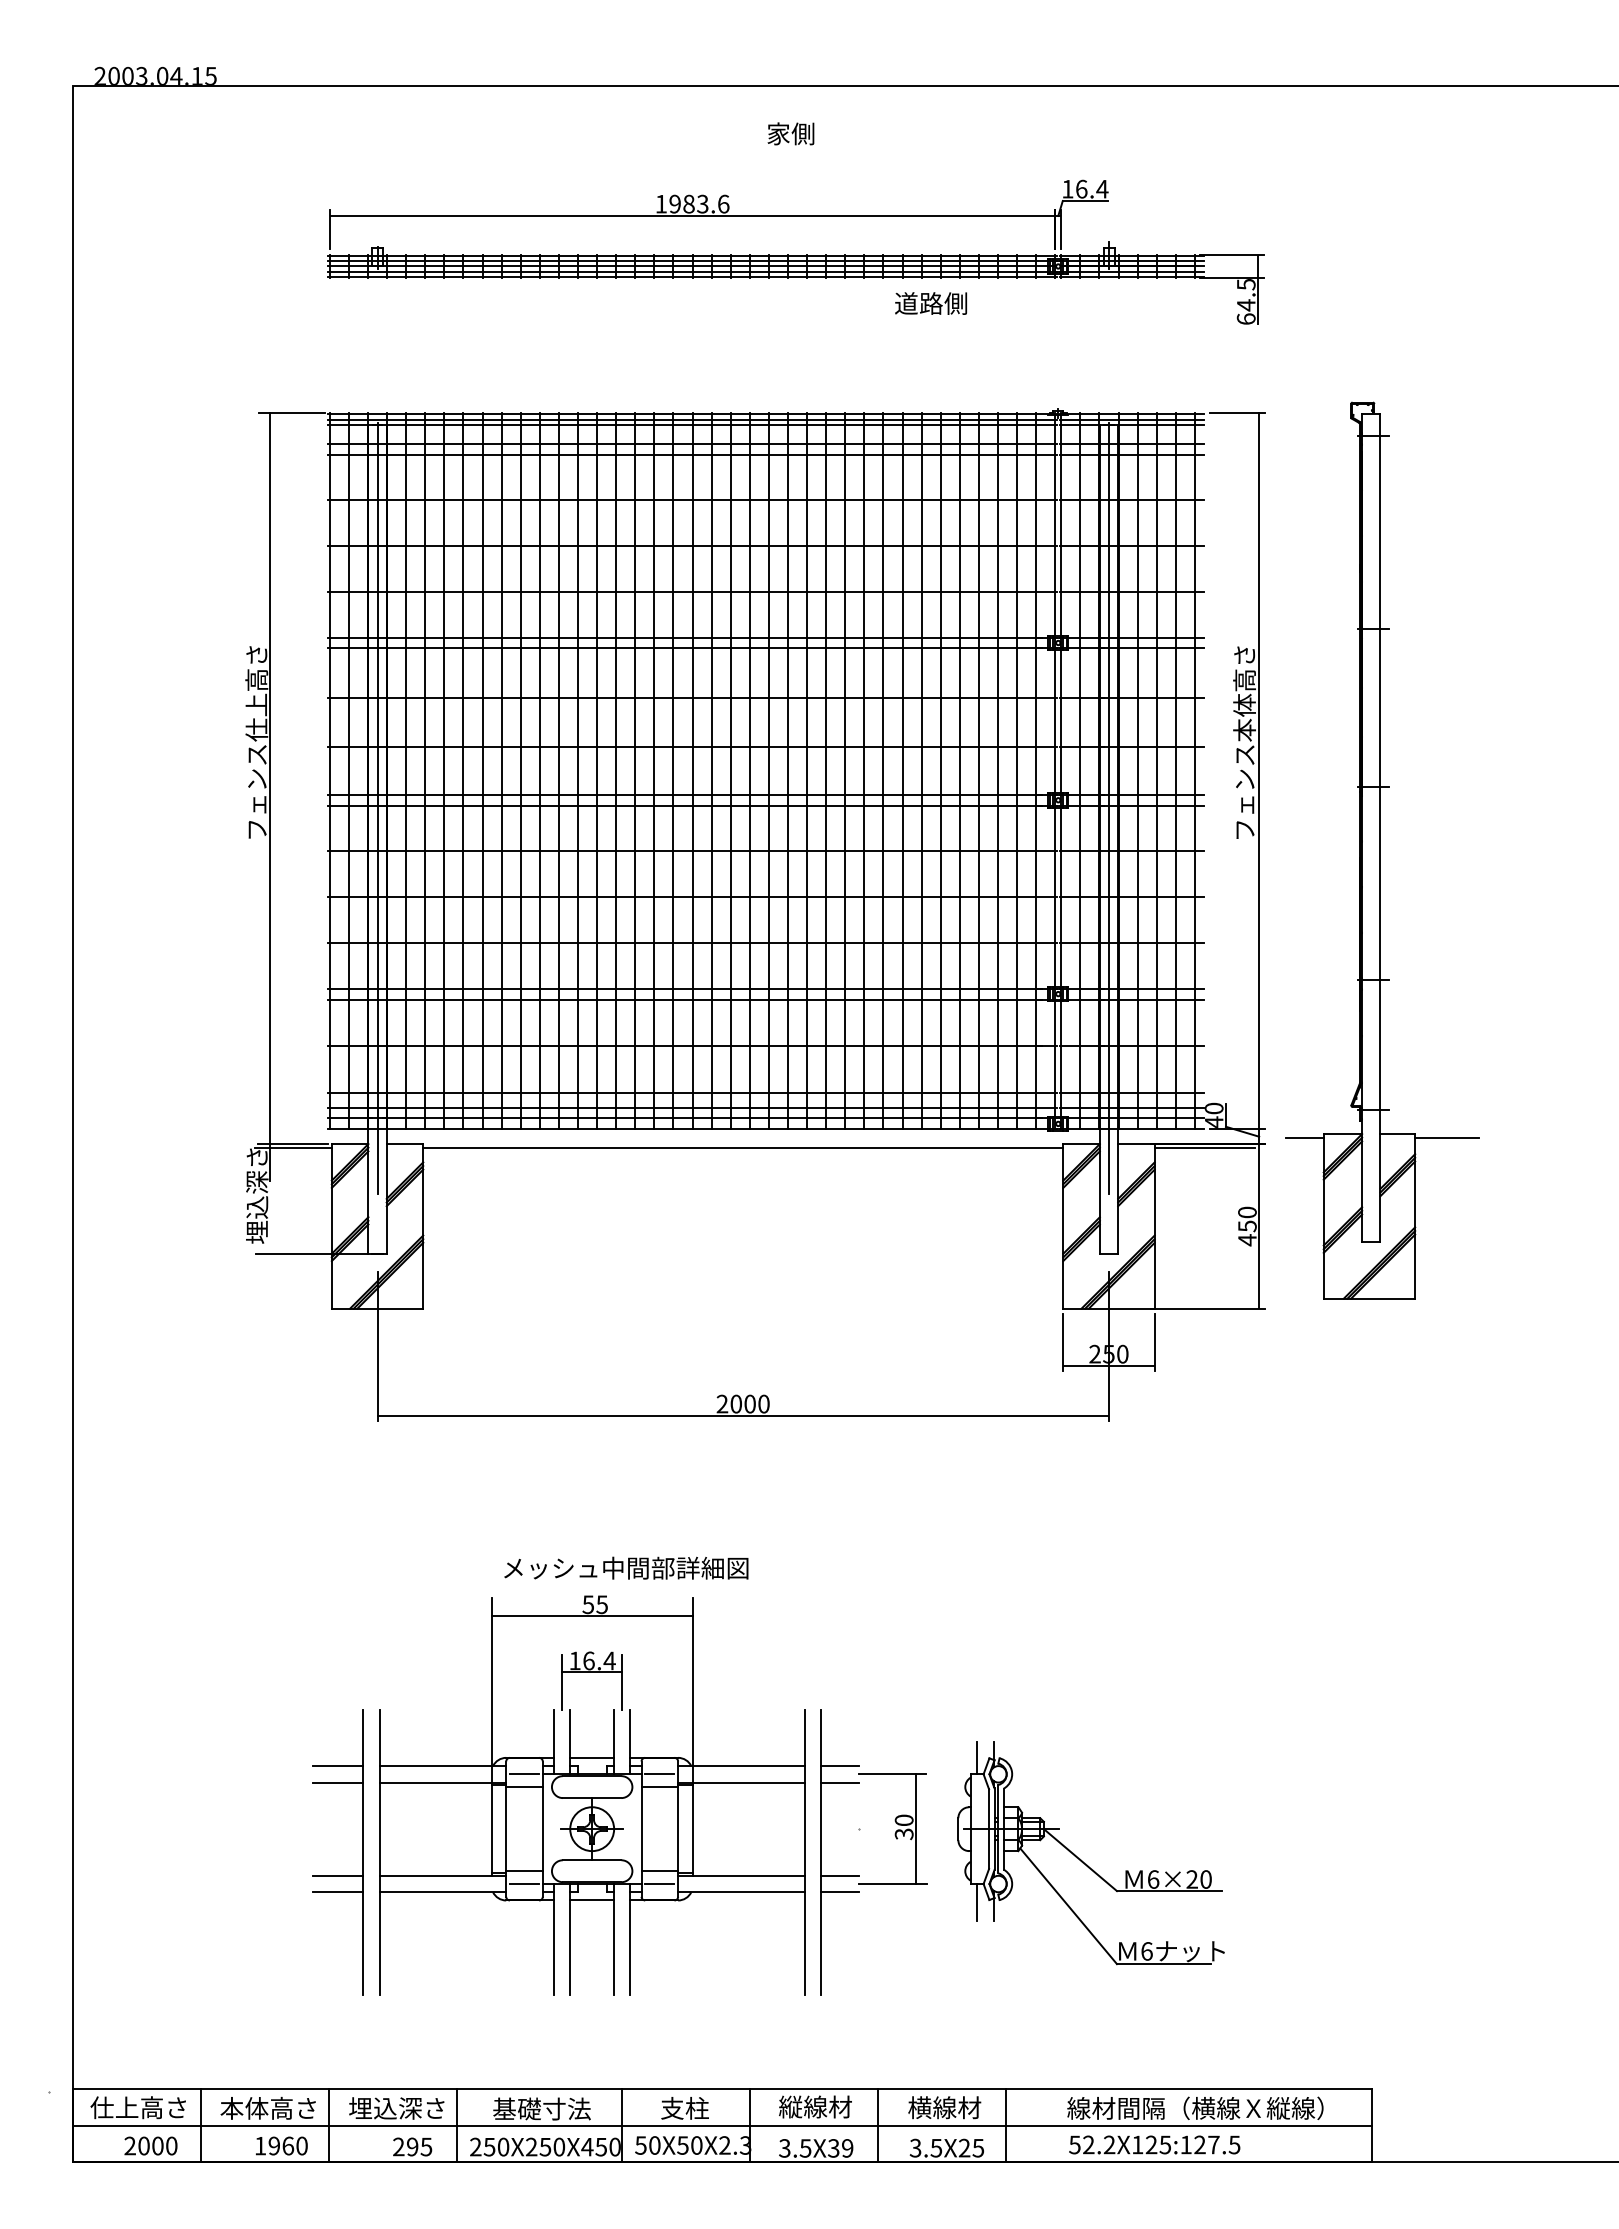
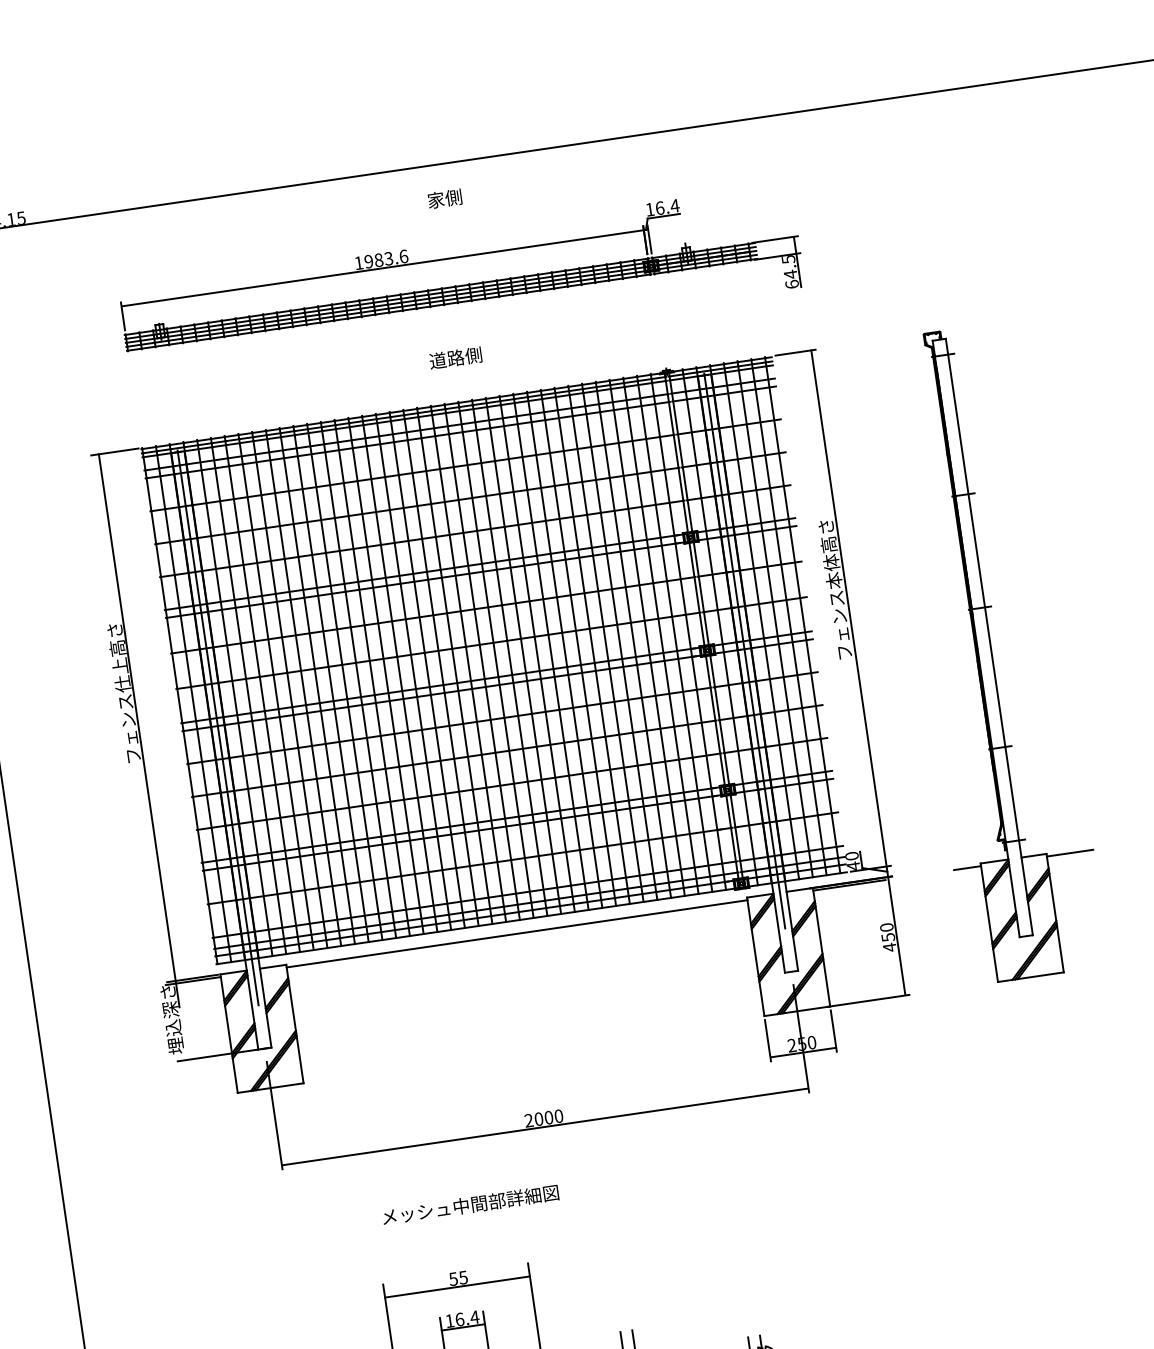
text: (930, 303) -> (455, 358), moved
part: (1382, 850) -> (993, 653), moved
text: (626, 1567) -> (470, 1204), moved

